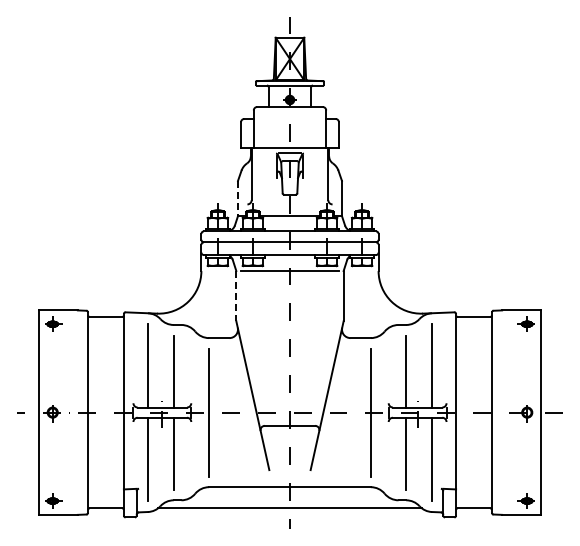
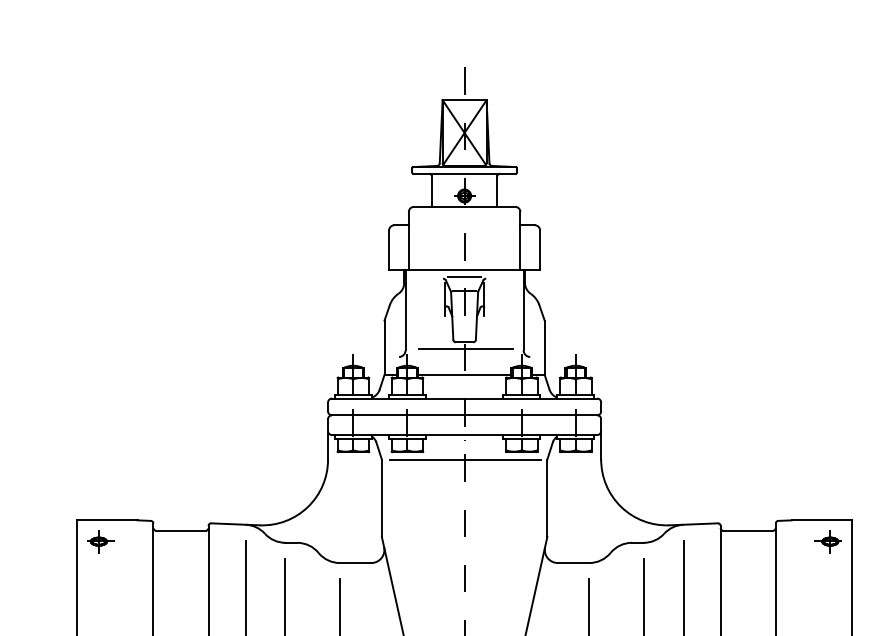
line: (238, 198) -> (385, 347), dashed -> solid
line: (290, 199) -> (465, 349), added
line: (236, 296) -> (382, 498), dashed -> solid

